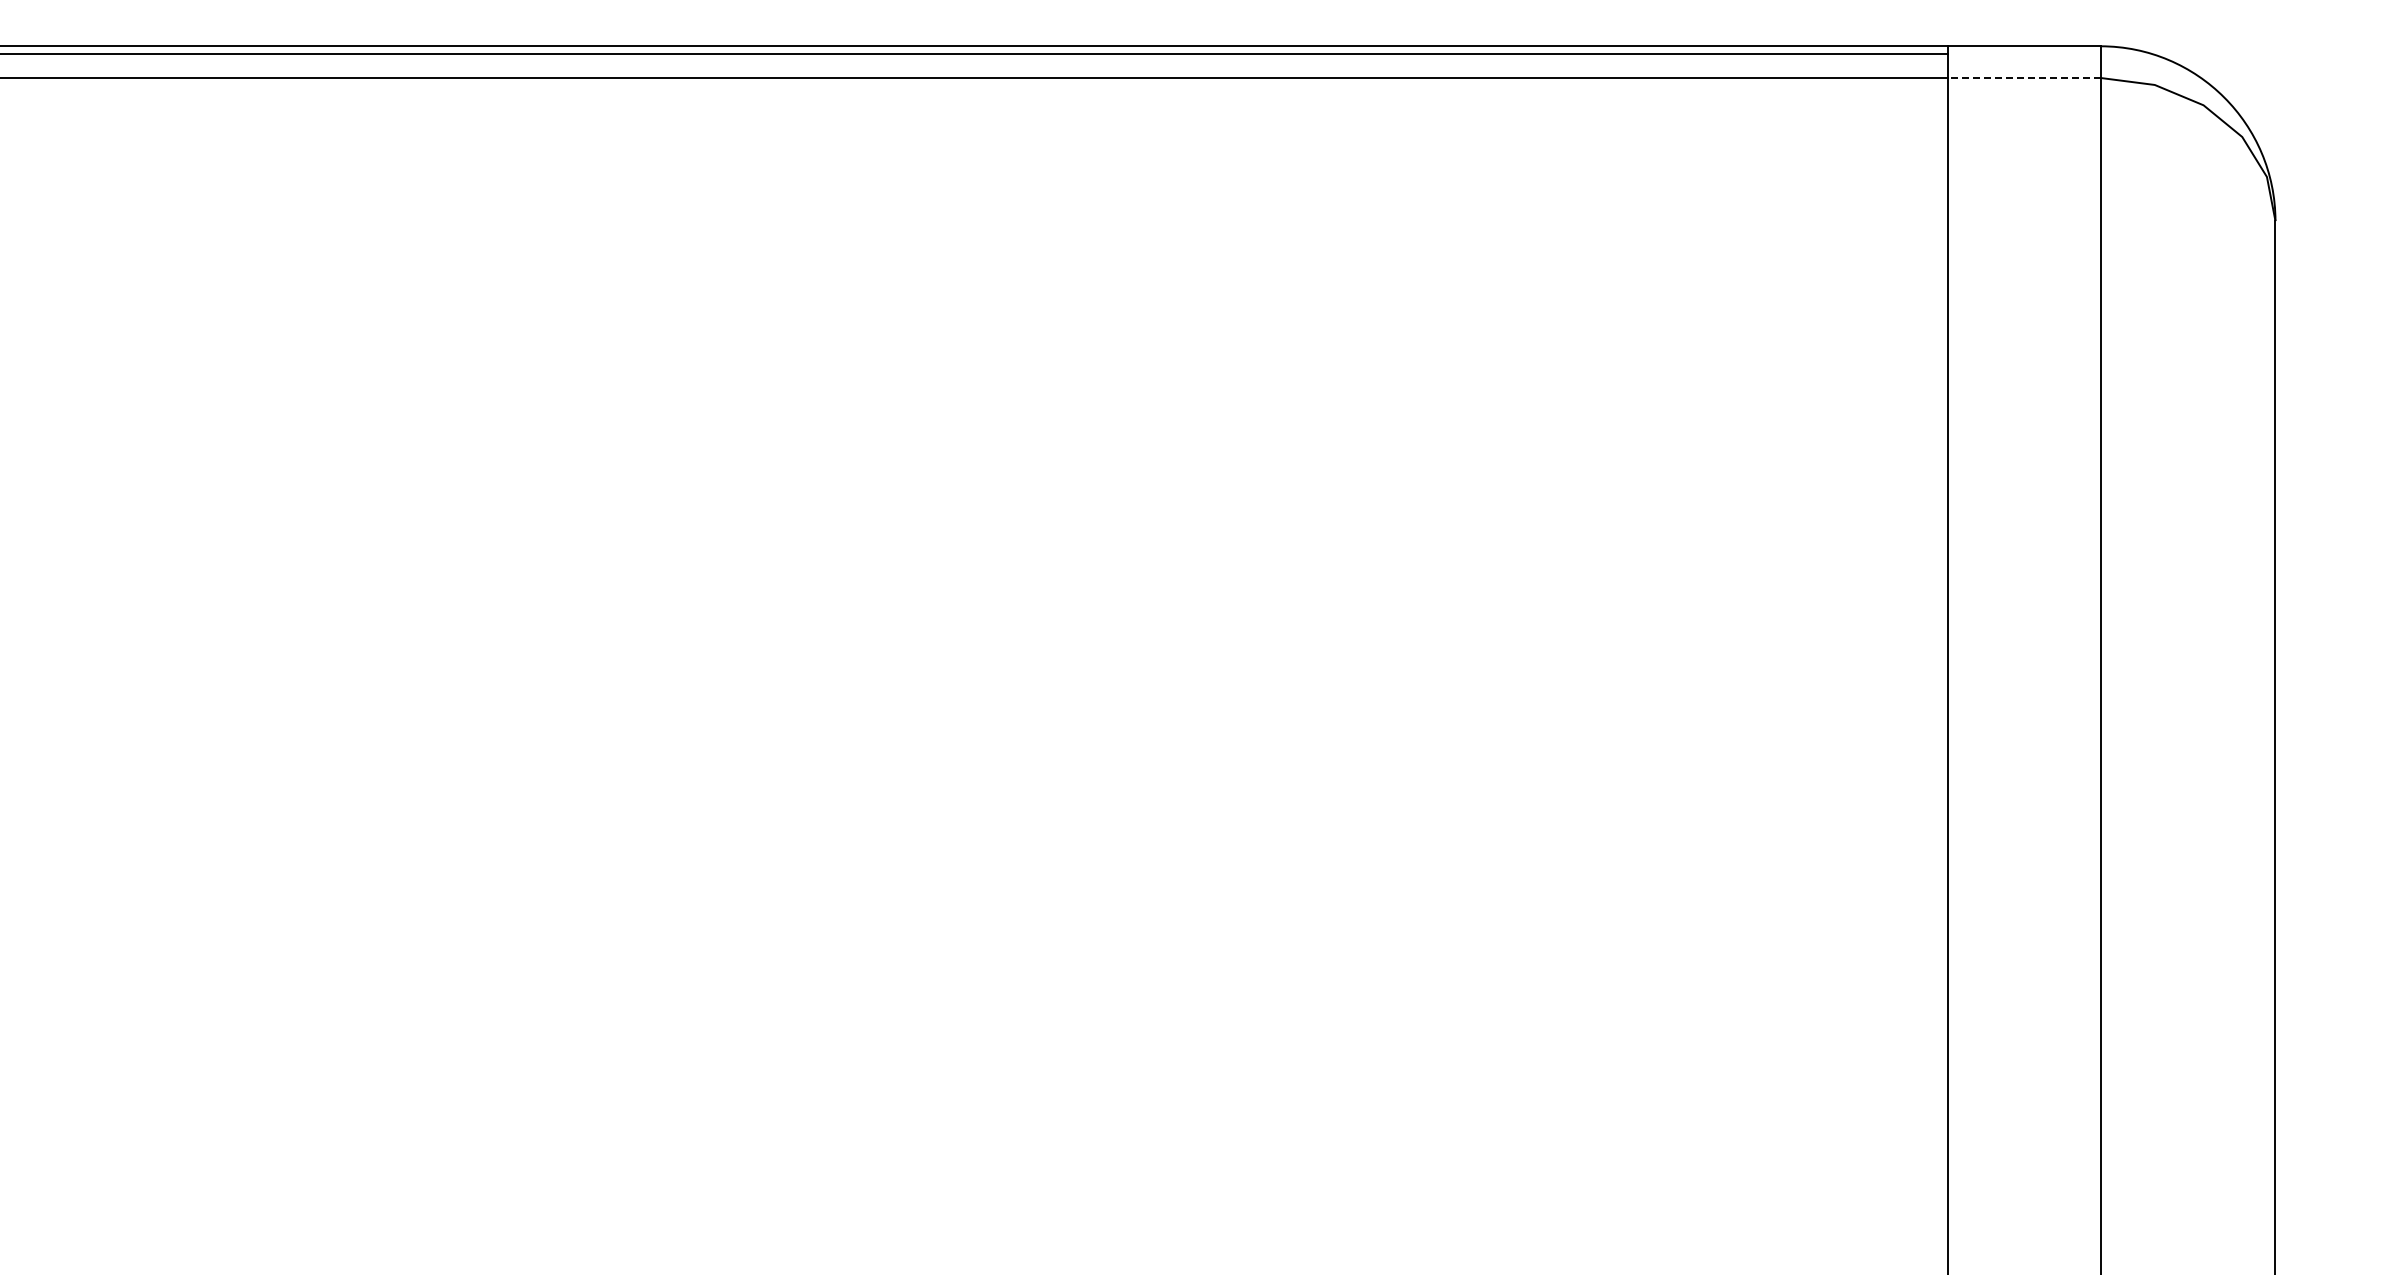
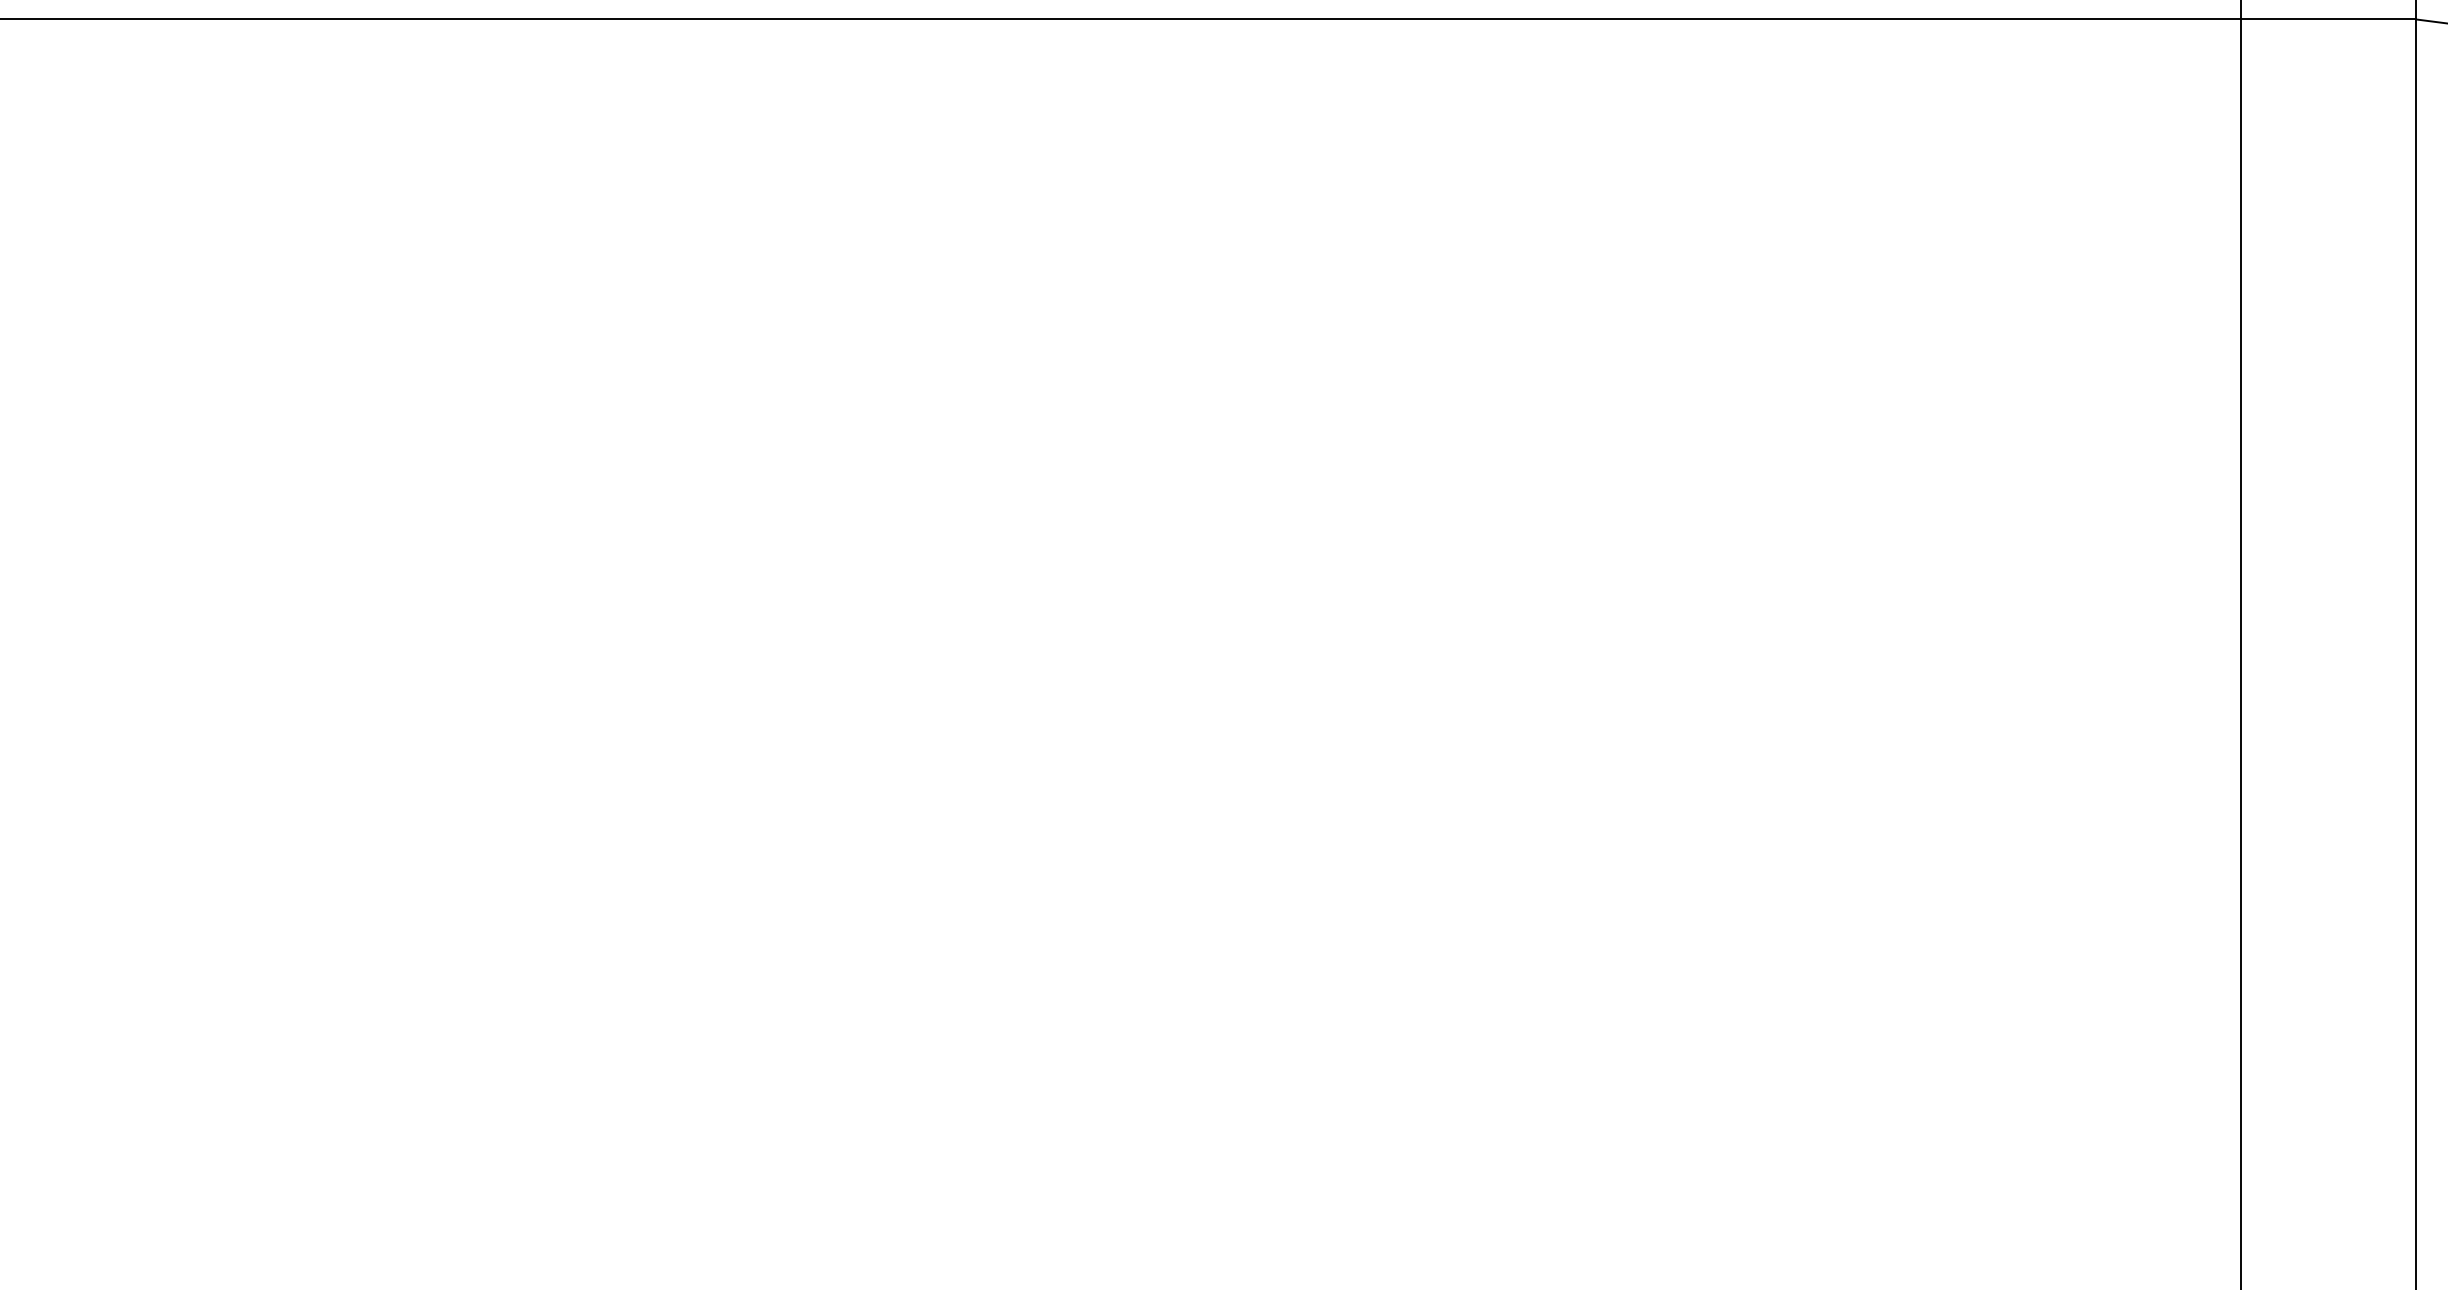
line: (2023, 77) -> (2327, 18), dashed -> solid

